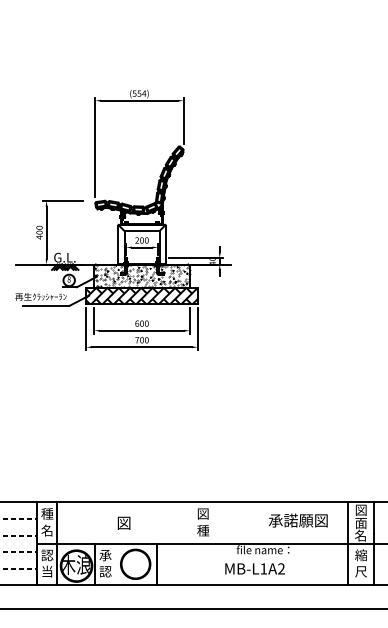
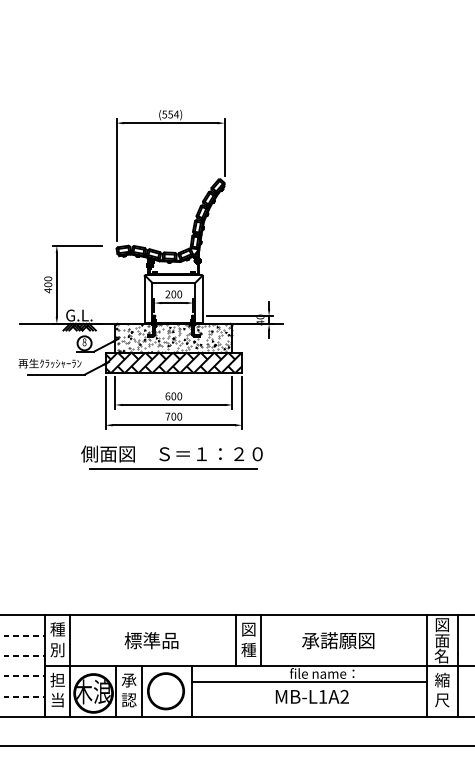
part: (140, 373) -> (171, 457), added
text: (298, 520) -> (338, 640), moved
text: (123, 522) -> (151, 640), 図 -> 標準品
line: (192, 522) -> (235, 640), added
line: (212, 522) -> (260, 640), added
text: (47, 530) -> (57, 649), 名 -> 別
text: (47, 554) -> (57, 679), 認 -> 担
line: (252, 556) -> (309, 681), added
line: (115, 564) -> (141, 691), added

